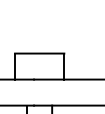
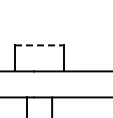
line: (39, 53) -> (39, 45), solid -> dashed

